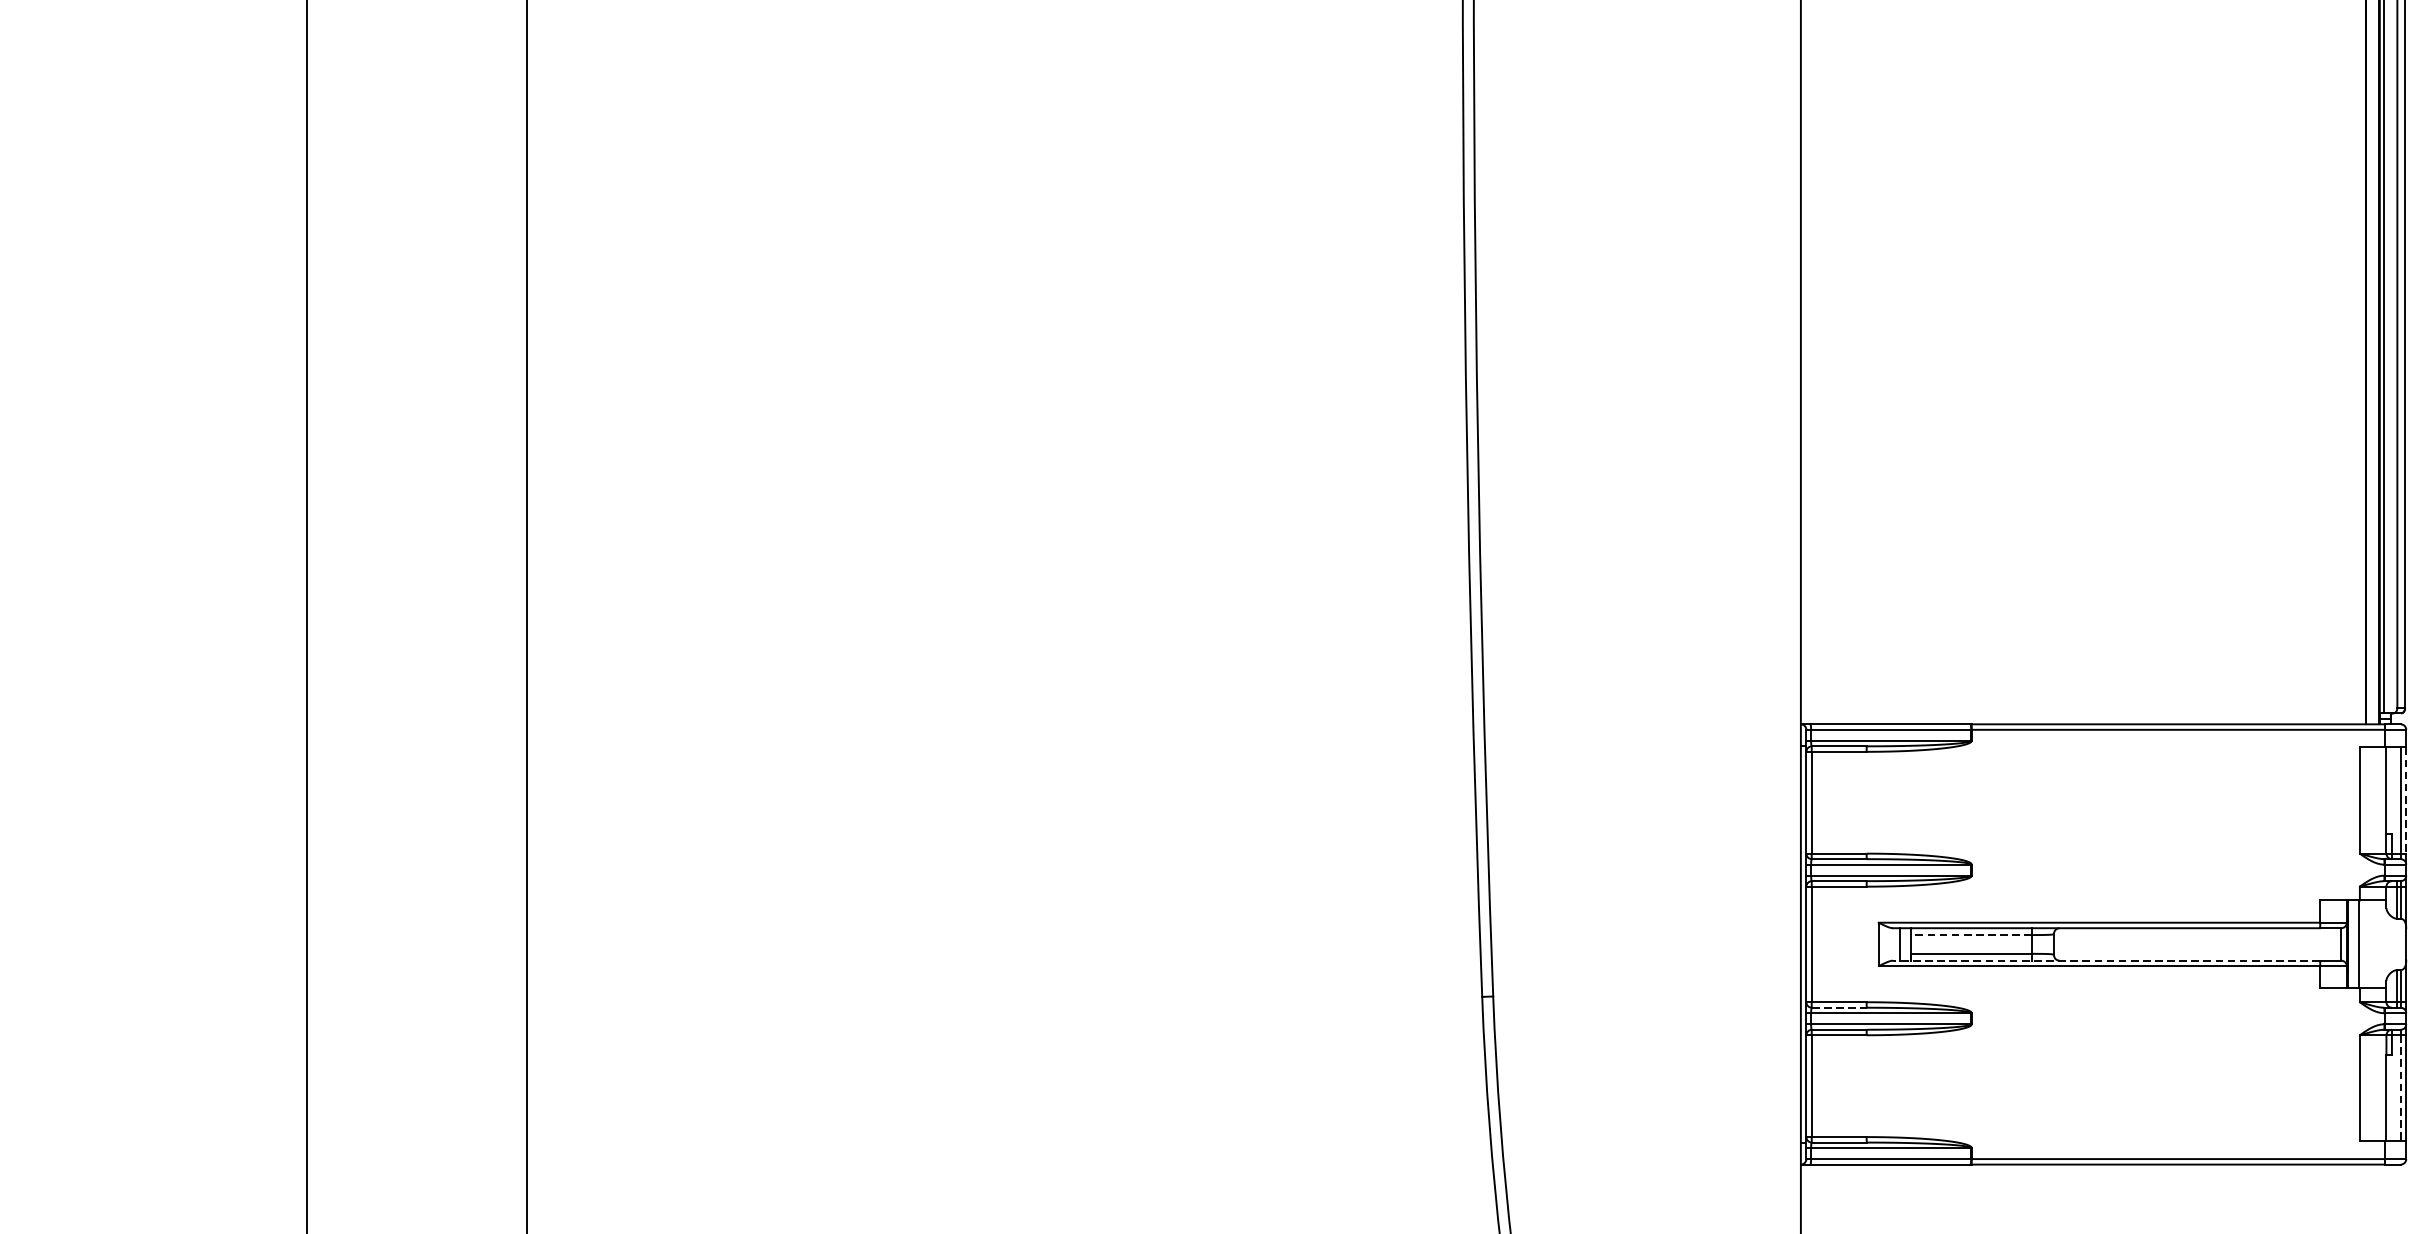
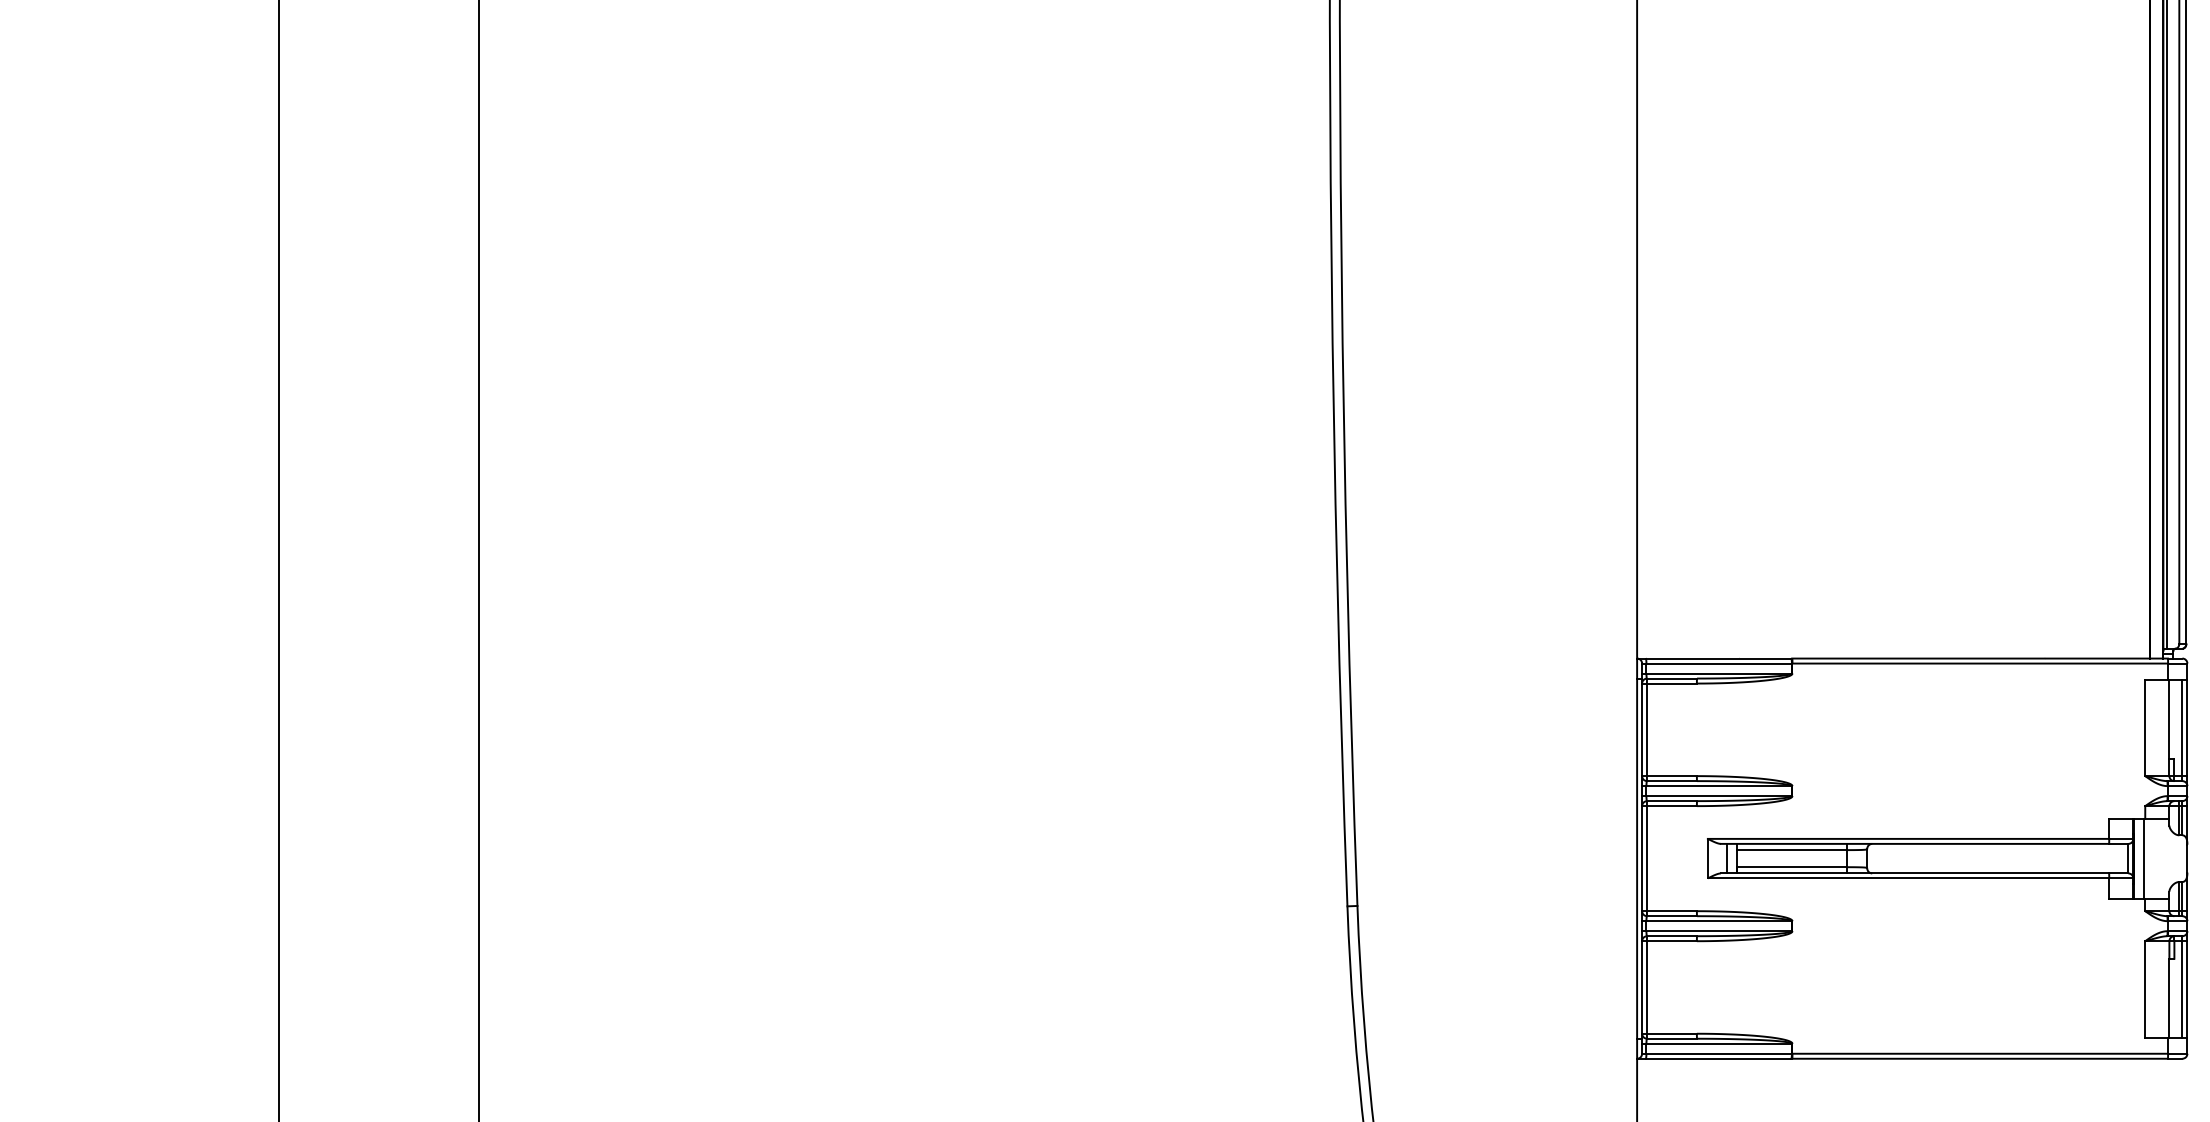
line: (2406, 801) -> (2187, 728), dashed -> solid
line: (1970, 935) -> (1791, 850), dashed -> solid
line: (2106, 960) -> (1914, 873), dashed -> solid
line: (1839, 1008) -> (1672, 916), dashed -> solid
line: (2400, 1088) -> (2182, 989), dashed -> solid

